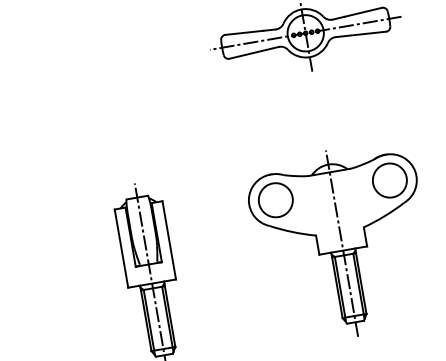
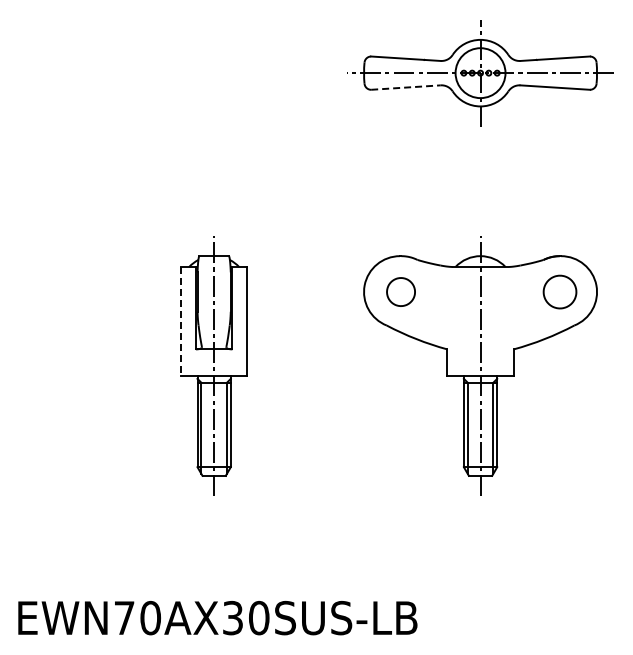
line: (253, 52) -> (405, 87), solid -> dashed
part: (389, 180) -> (559, 291), size x0.7
part: (275, 199) -> (400, 291), size x0.6
line: (121, 248) -> (180, 321), solid -> dashed

